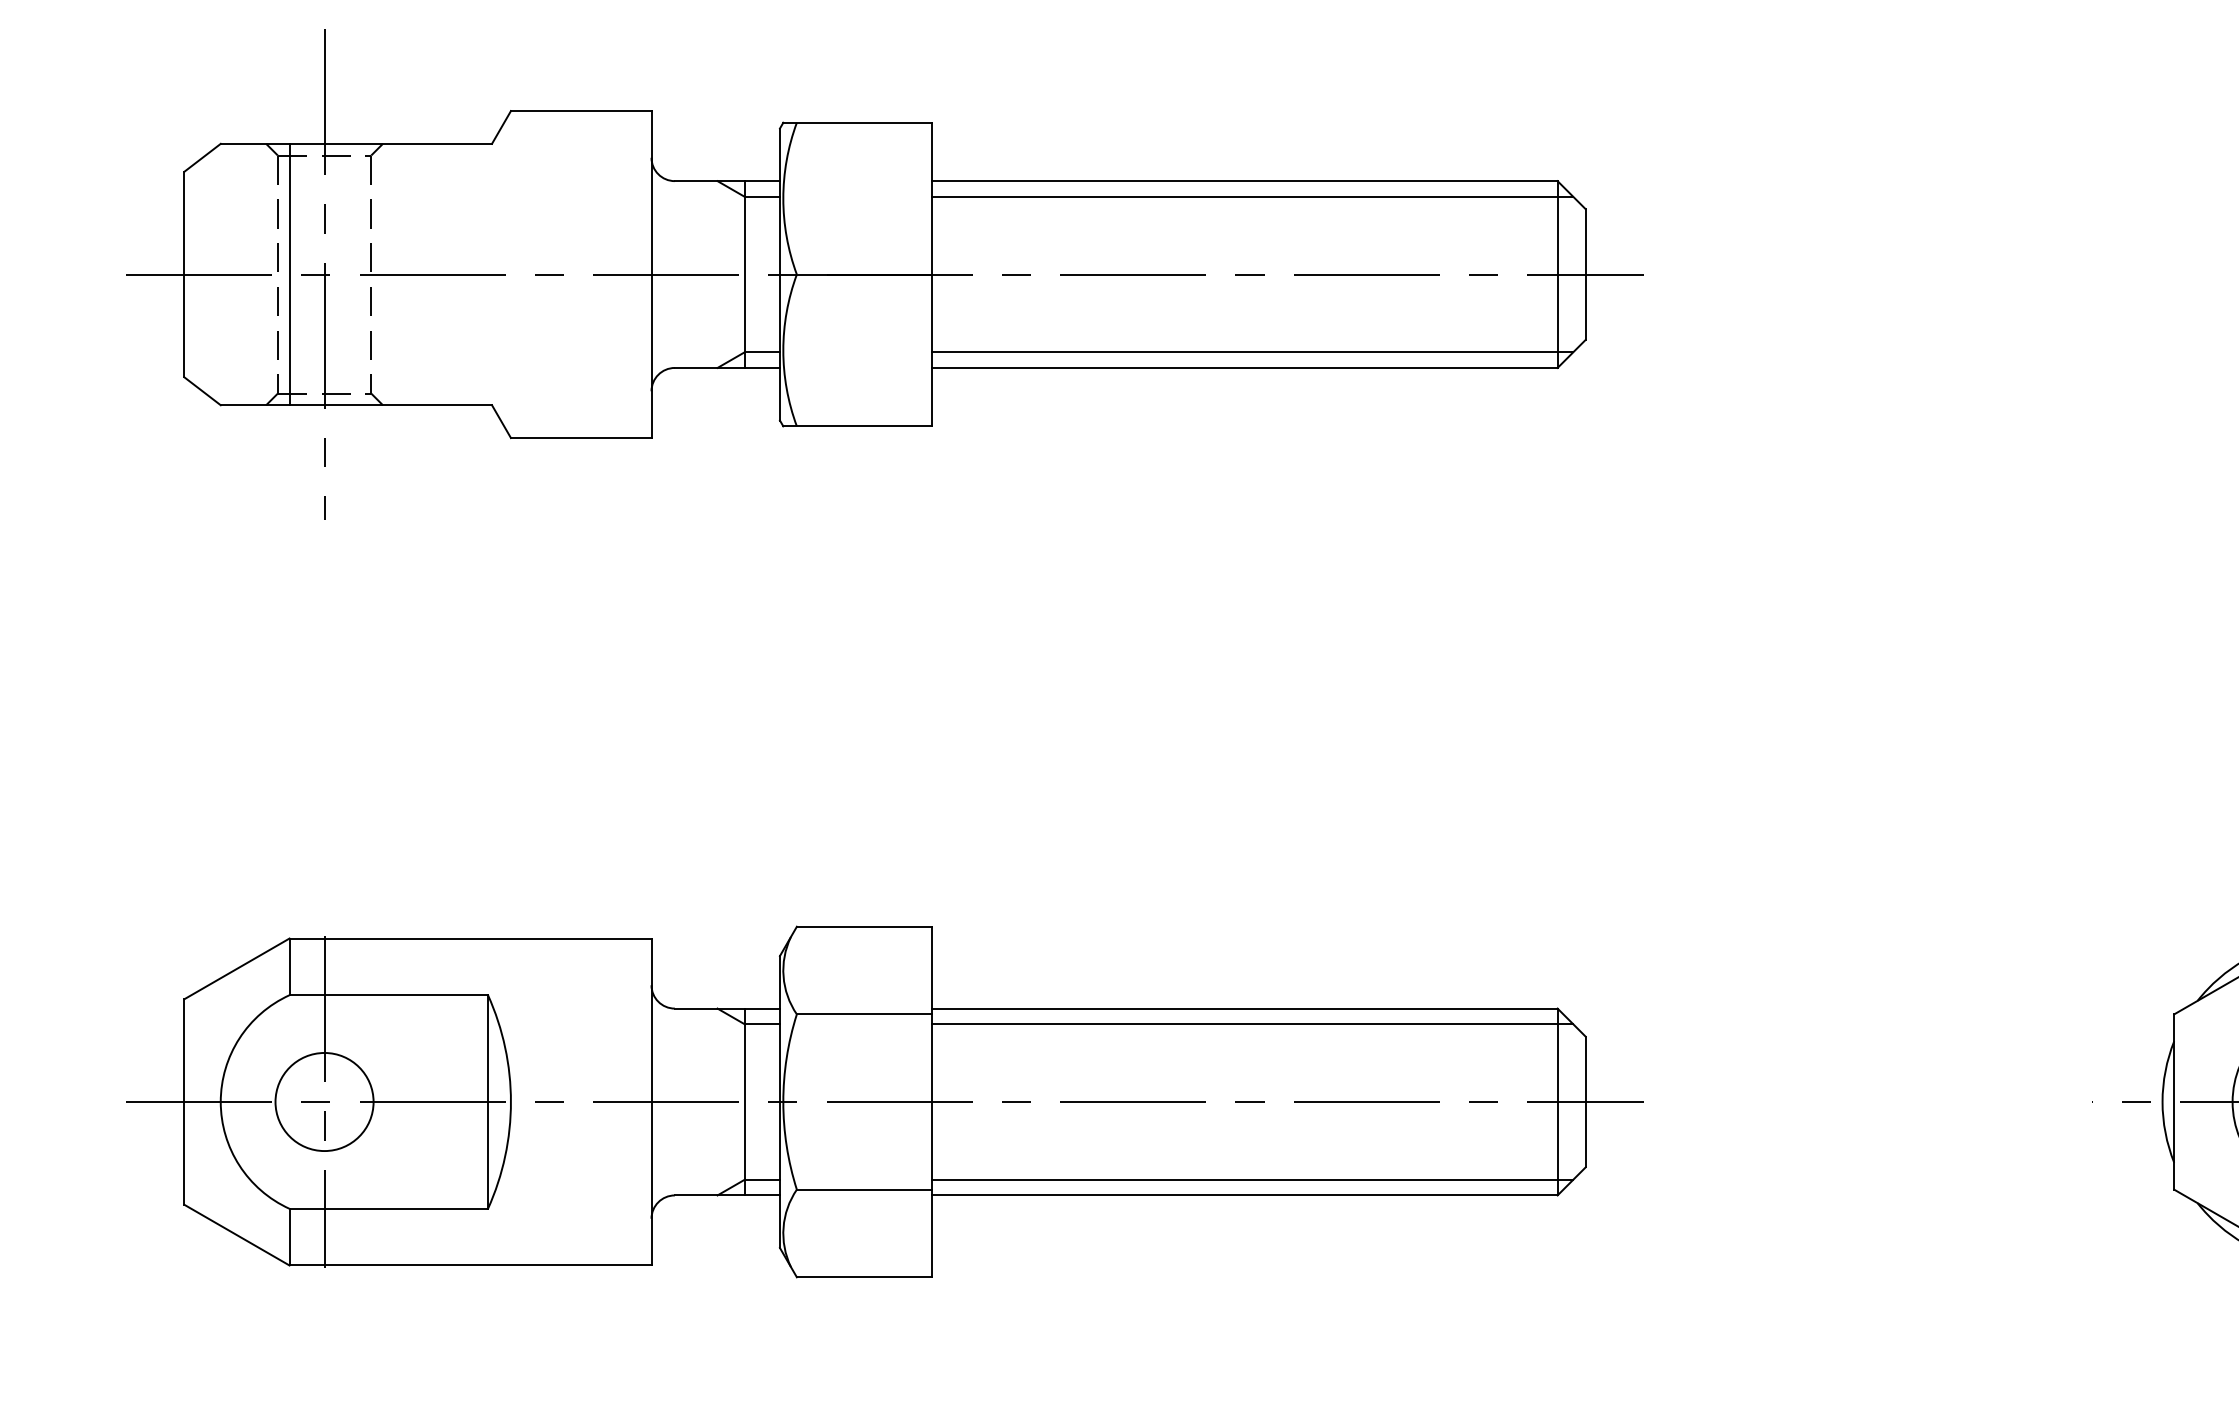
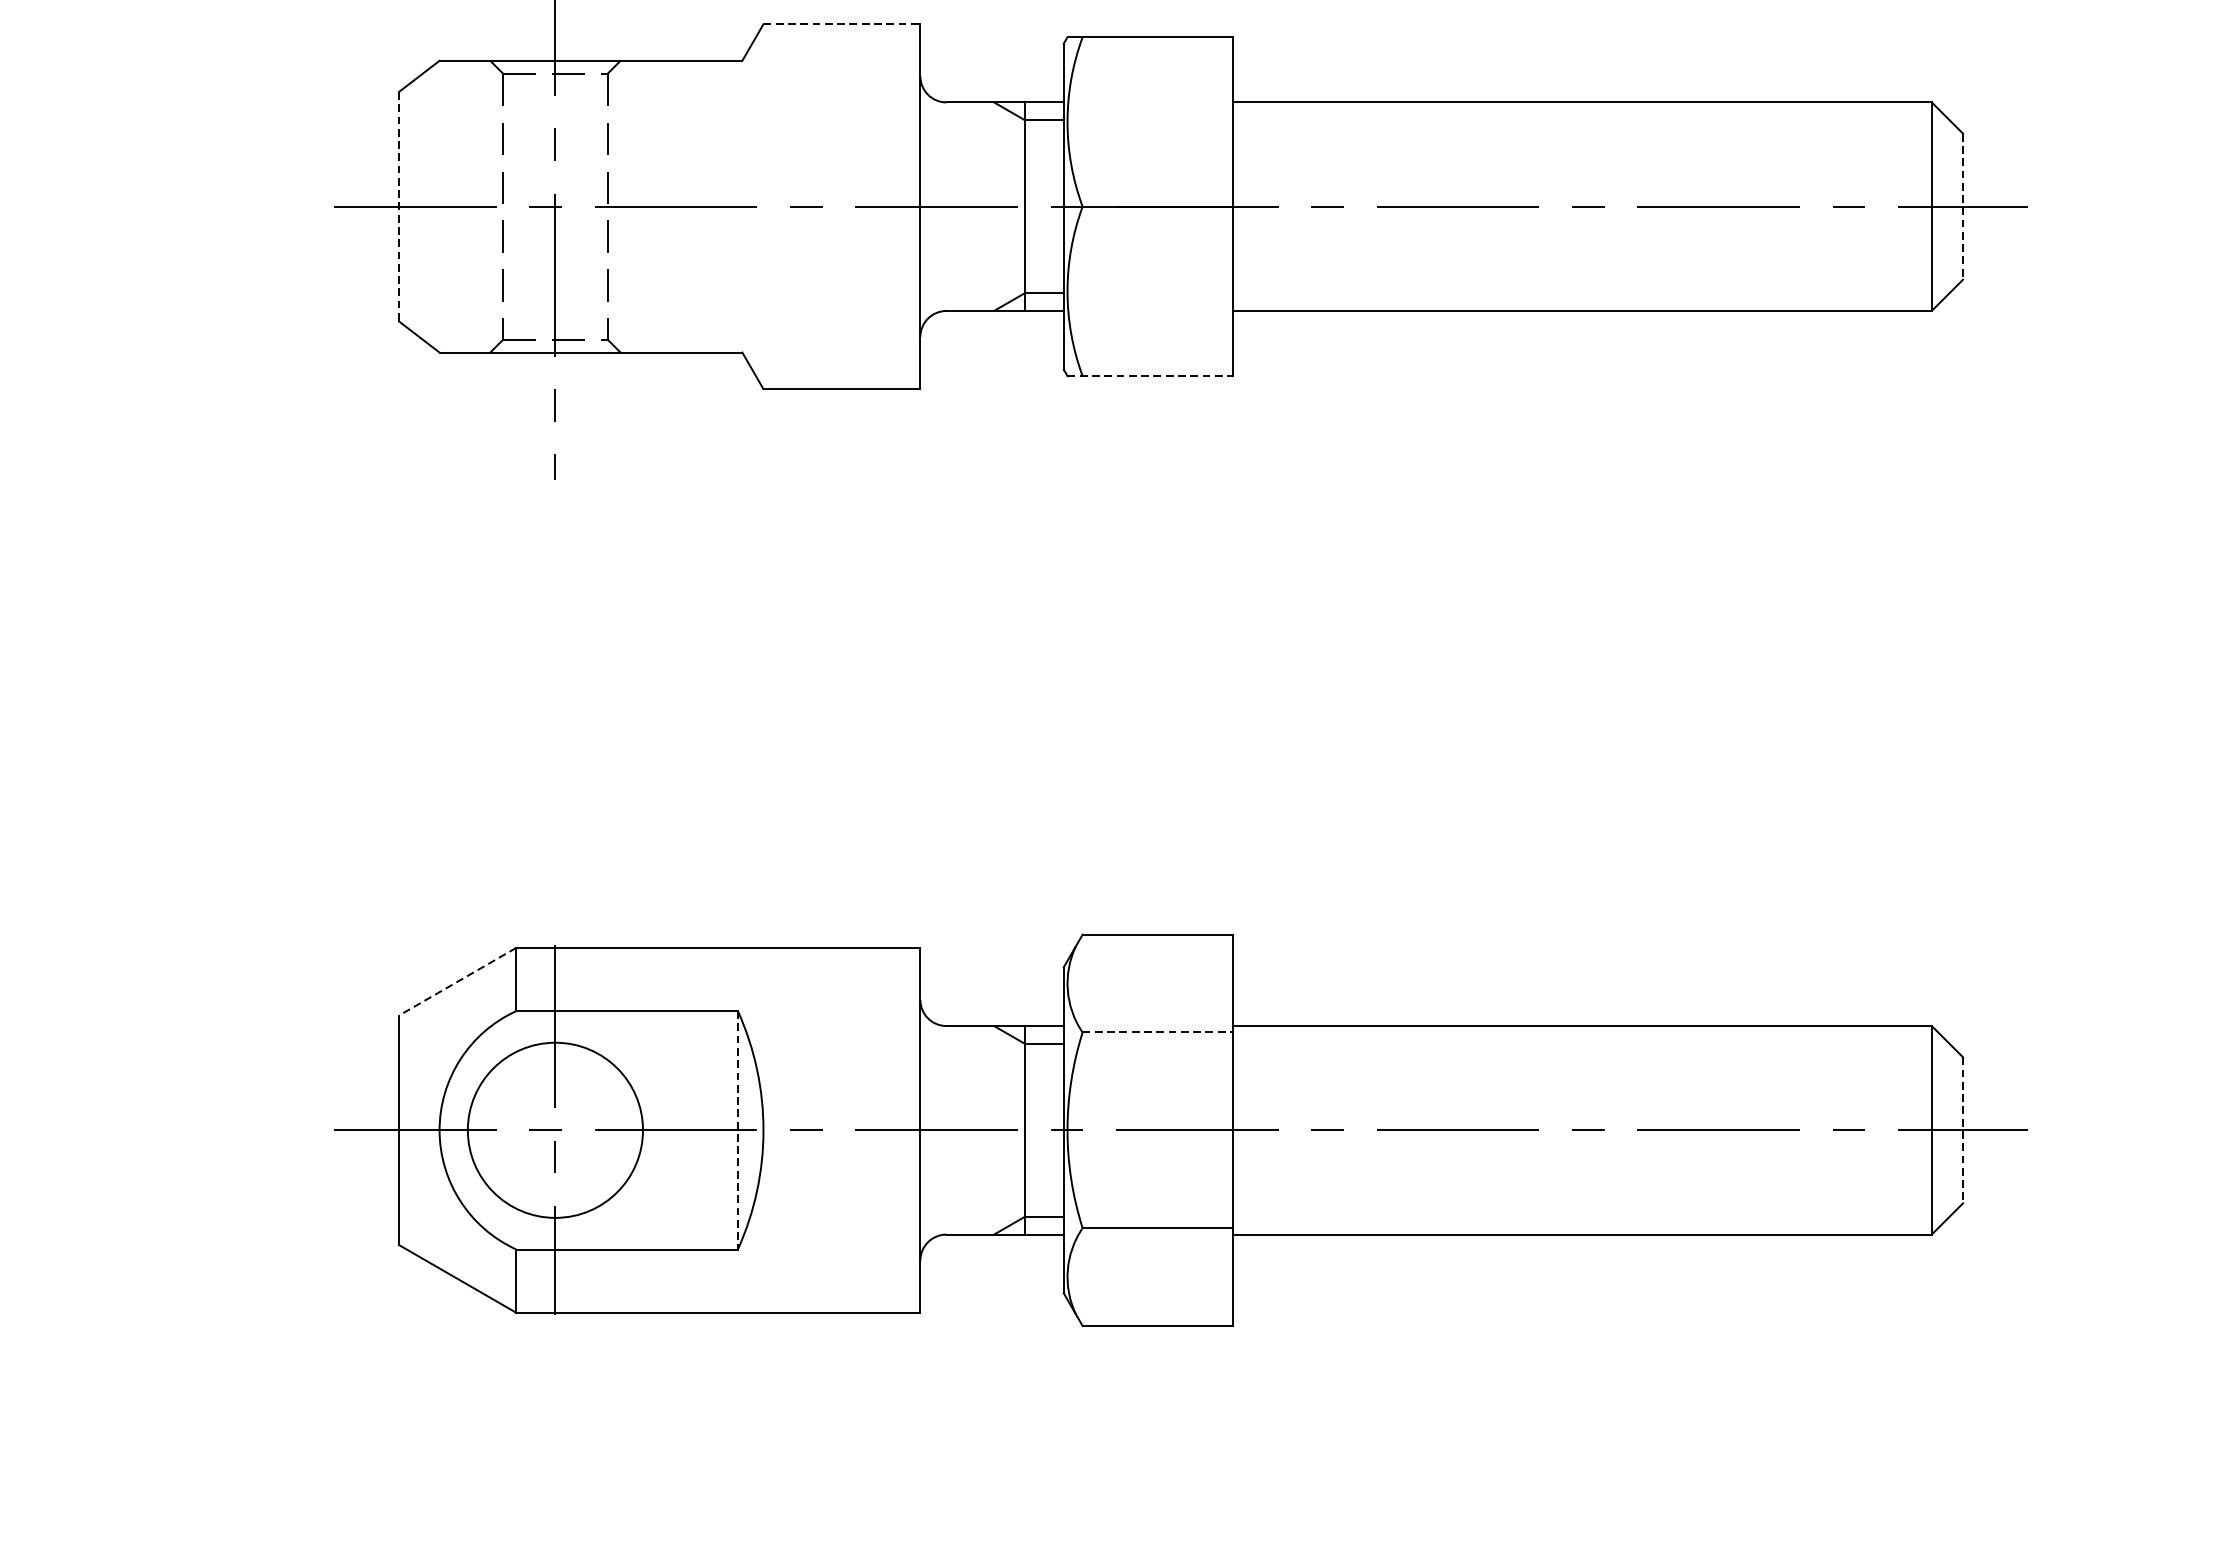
line: (581, 111) -> (842, 24), solid -> dashed
line: (1252, 196) -> (1591, 119), removed
line: (184, 274) -> (399, 206), solid -> dashed
line: (289, 274) -> (516, 206), removed
line: (1585, 275) -> (1962, 207), solid -> dashed
line: (1252, 352) -> (1591, 293), removed
line: (858, 426) -> (1151, 376), solid -> dashed
line: (236, 968) -> (457, 981), solid -> dashed
line: (864, 1014) -> (1158, 1032), solid -> dashed
line: (1252, 1024) -> (1591, 1043), removed
circle: (324, 1101) -> (555, 1129), size x1.6
line: (488, 1102) -> (738, 1130), solid -> dashed
line: (1585, 1102) -> (1962, 1130), solid -> dashed
line: (1252, 1179) -> (1591, 1216), removed

